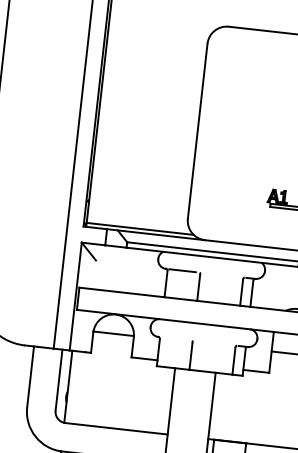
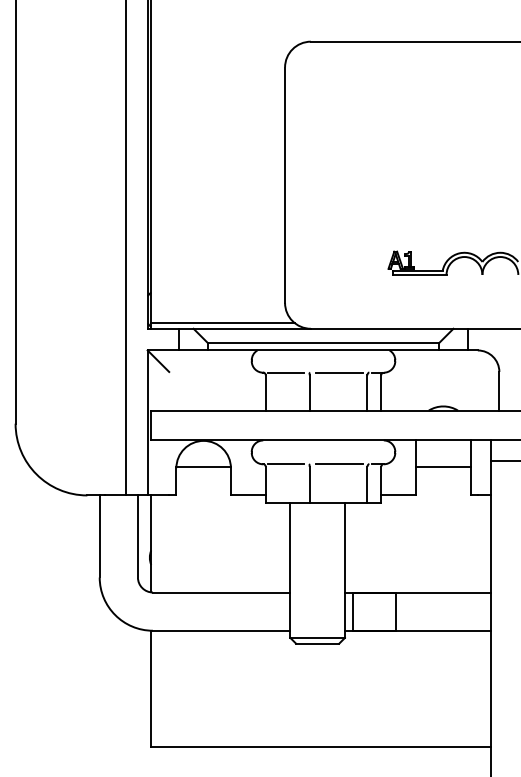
line: (221, 274) -> (338, 372), added
line: (174, 338) -> (285, 464), added
line: (214, 343) -> (338, 464), added

